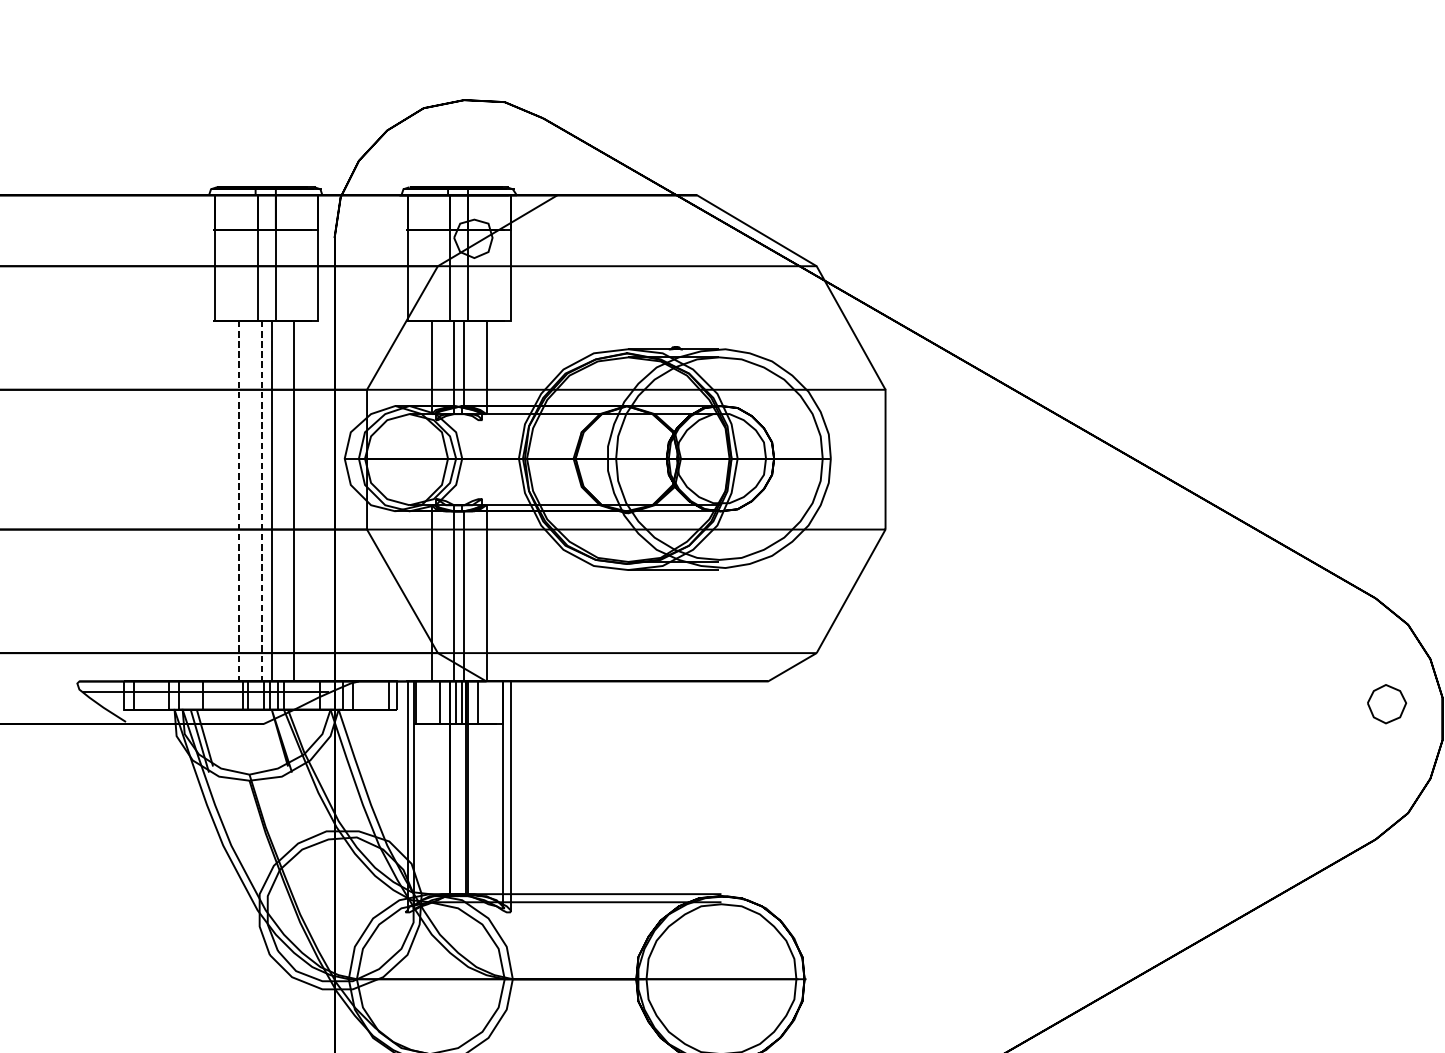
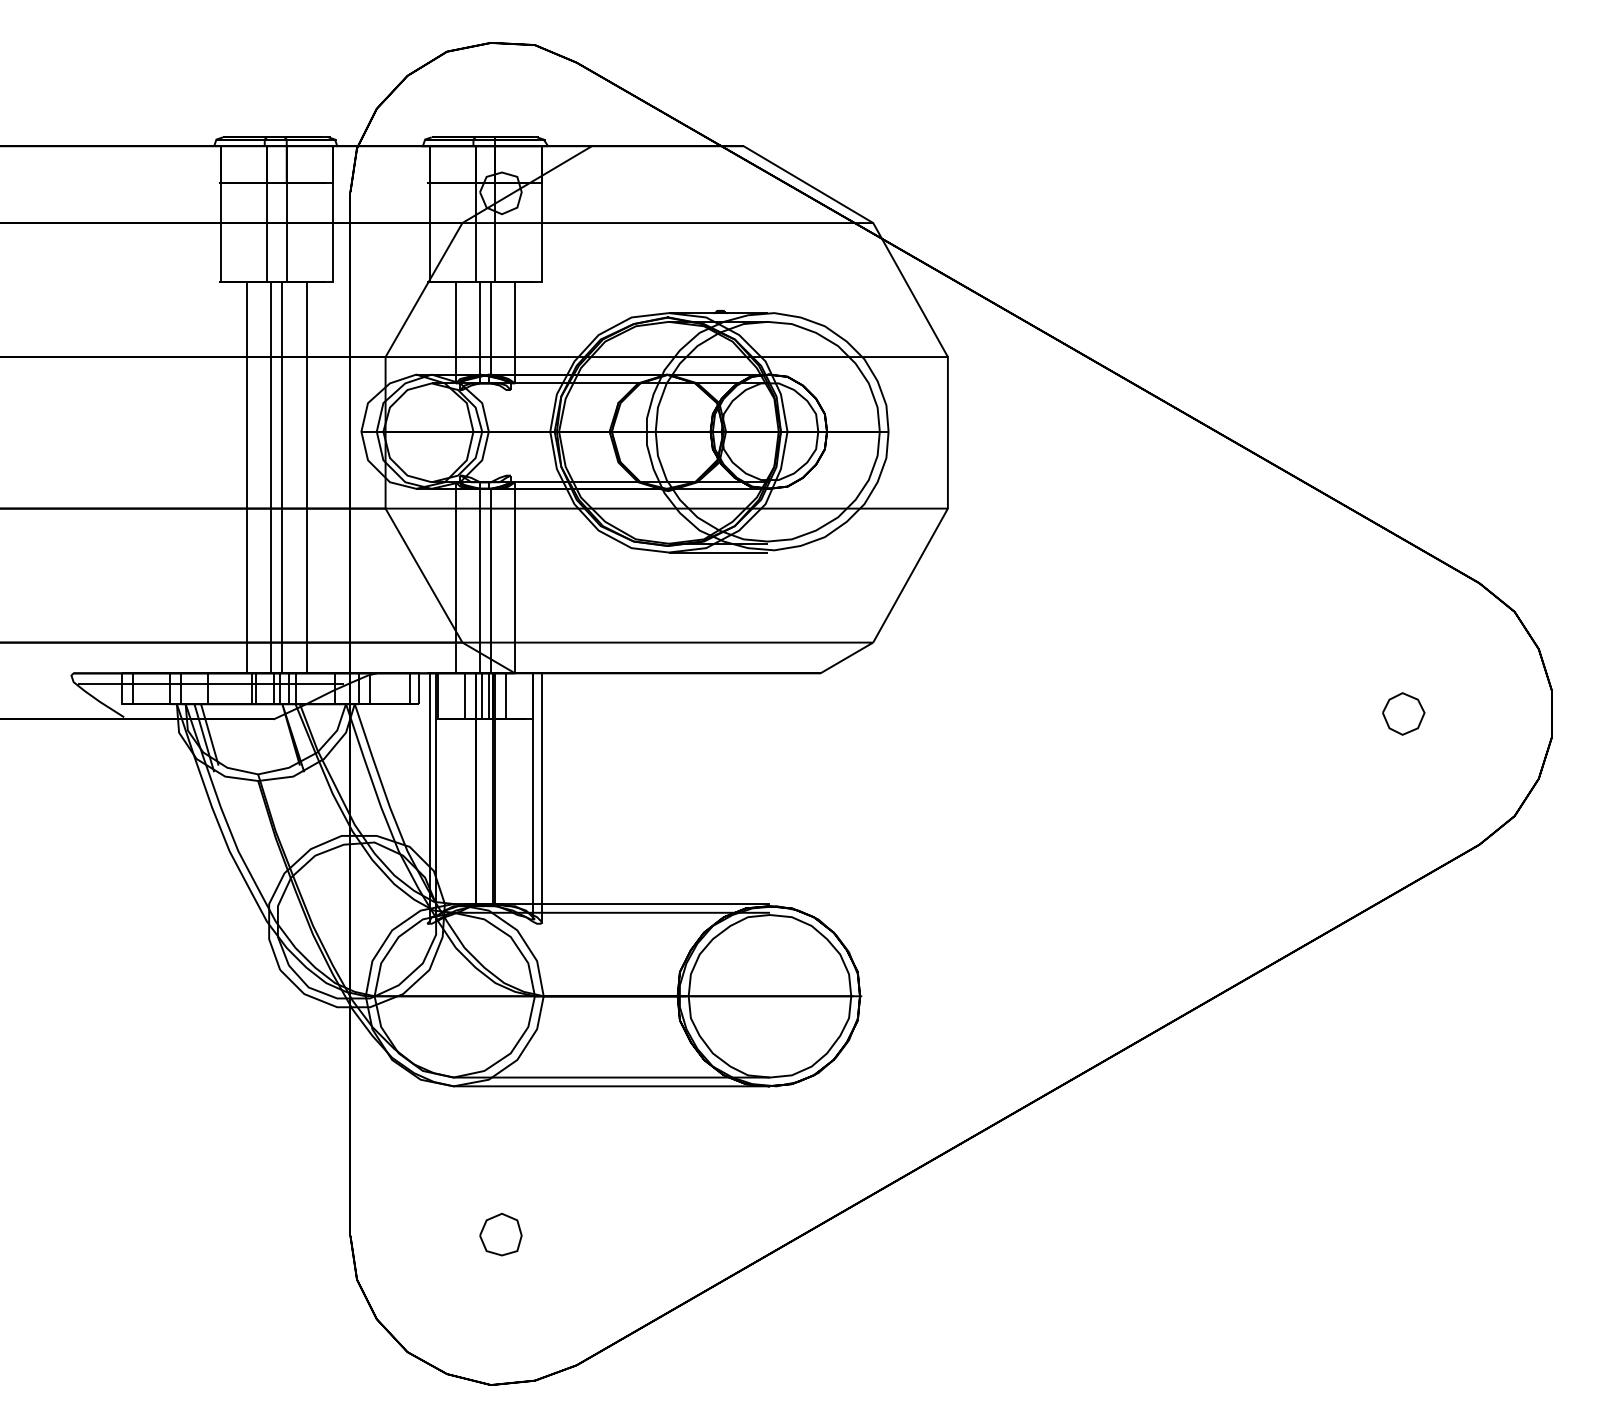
line: (239, 500) -> (247, 477), dashed -> solid
line: (261, 500) -> (271, 477), dashed -> solid
part: (1386, 703) -> (1403, 713), moved

